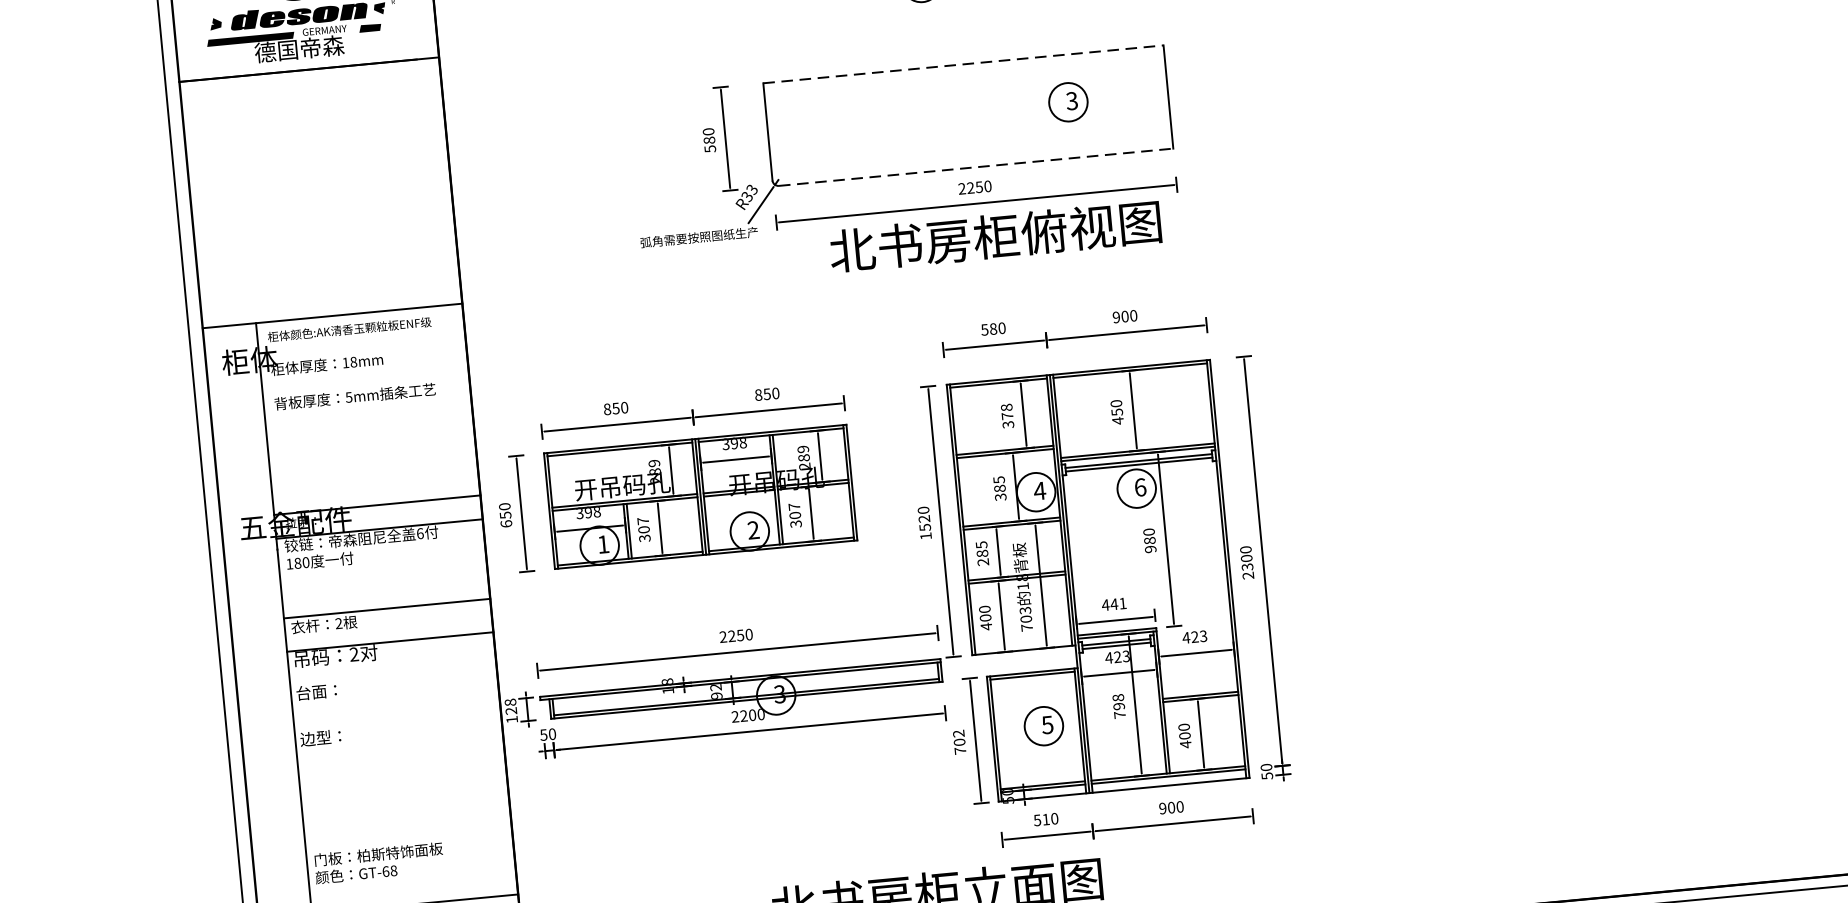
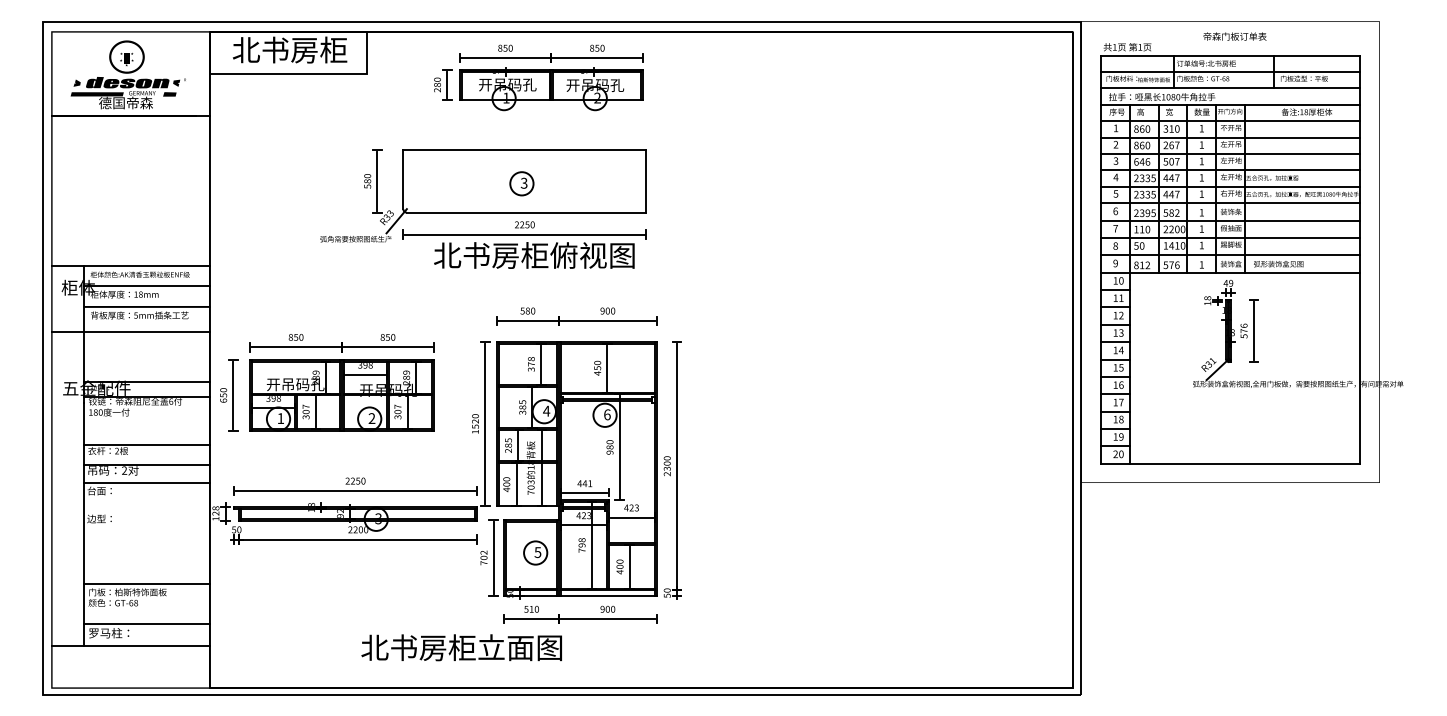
line: (962, 65) -> (524, 150), dashed -> solid
part: (1067, 101) -> (521, 183), moved
line: (975, 166) -> (526, 212), dashed -> solid
line: (361, 347) -> (146, 286), added
line: (364, 380) -> (146, 306), added
line: (342, 424) -> (130, 331), added
line: (392, 672) -> (146, 483), added
line: (408, 838) -> (146, 584), added

